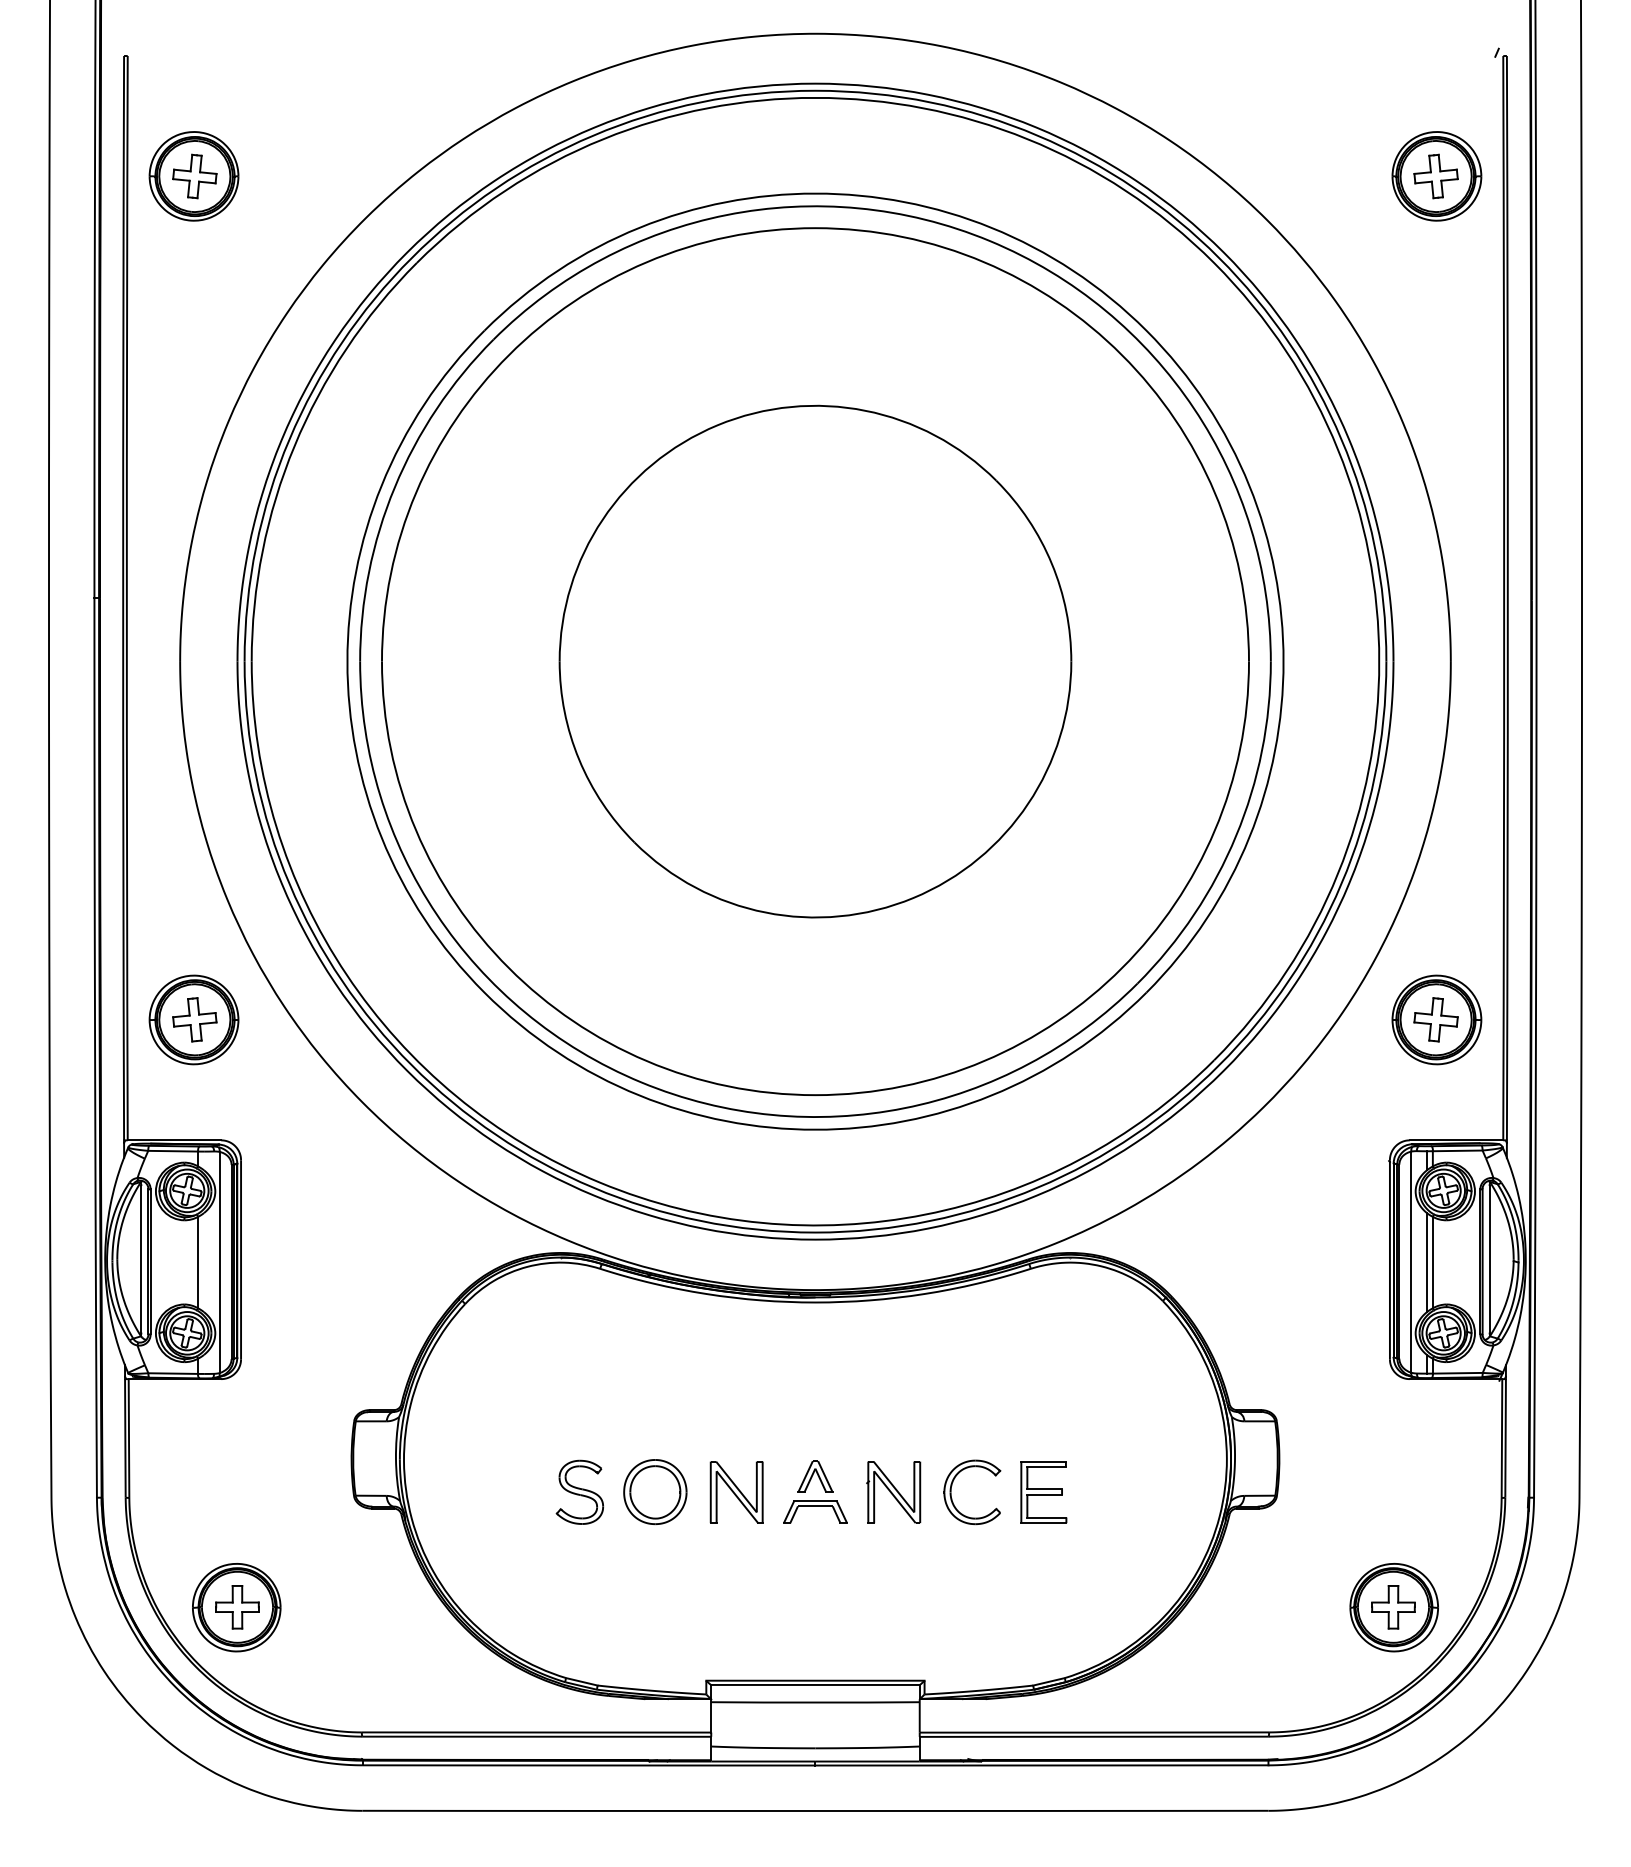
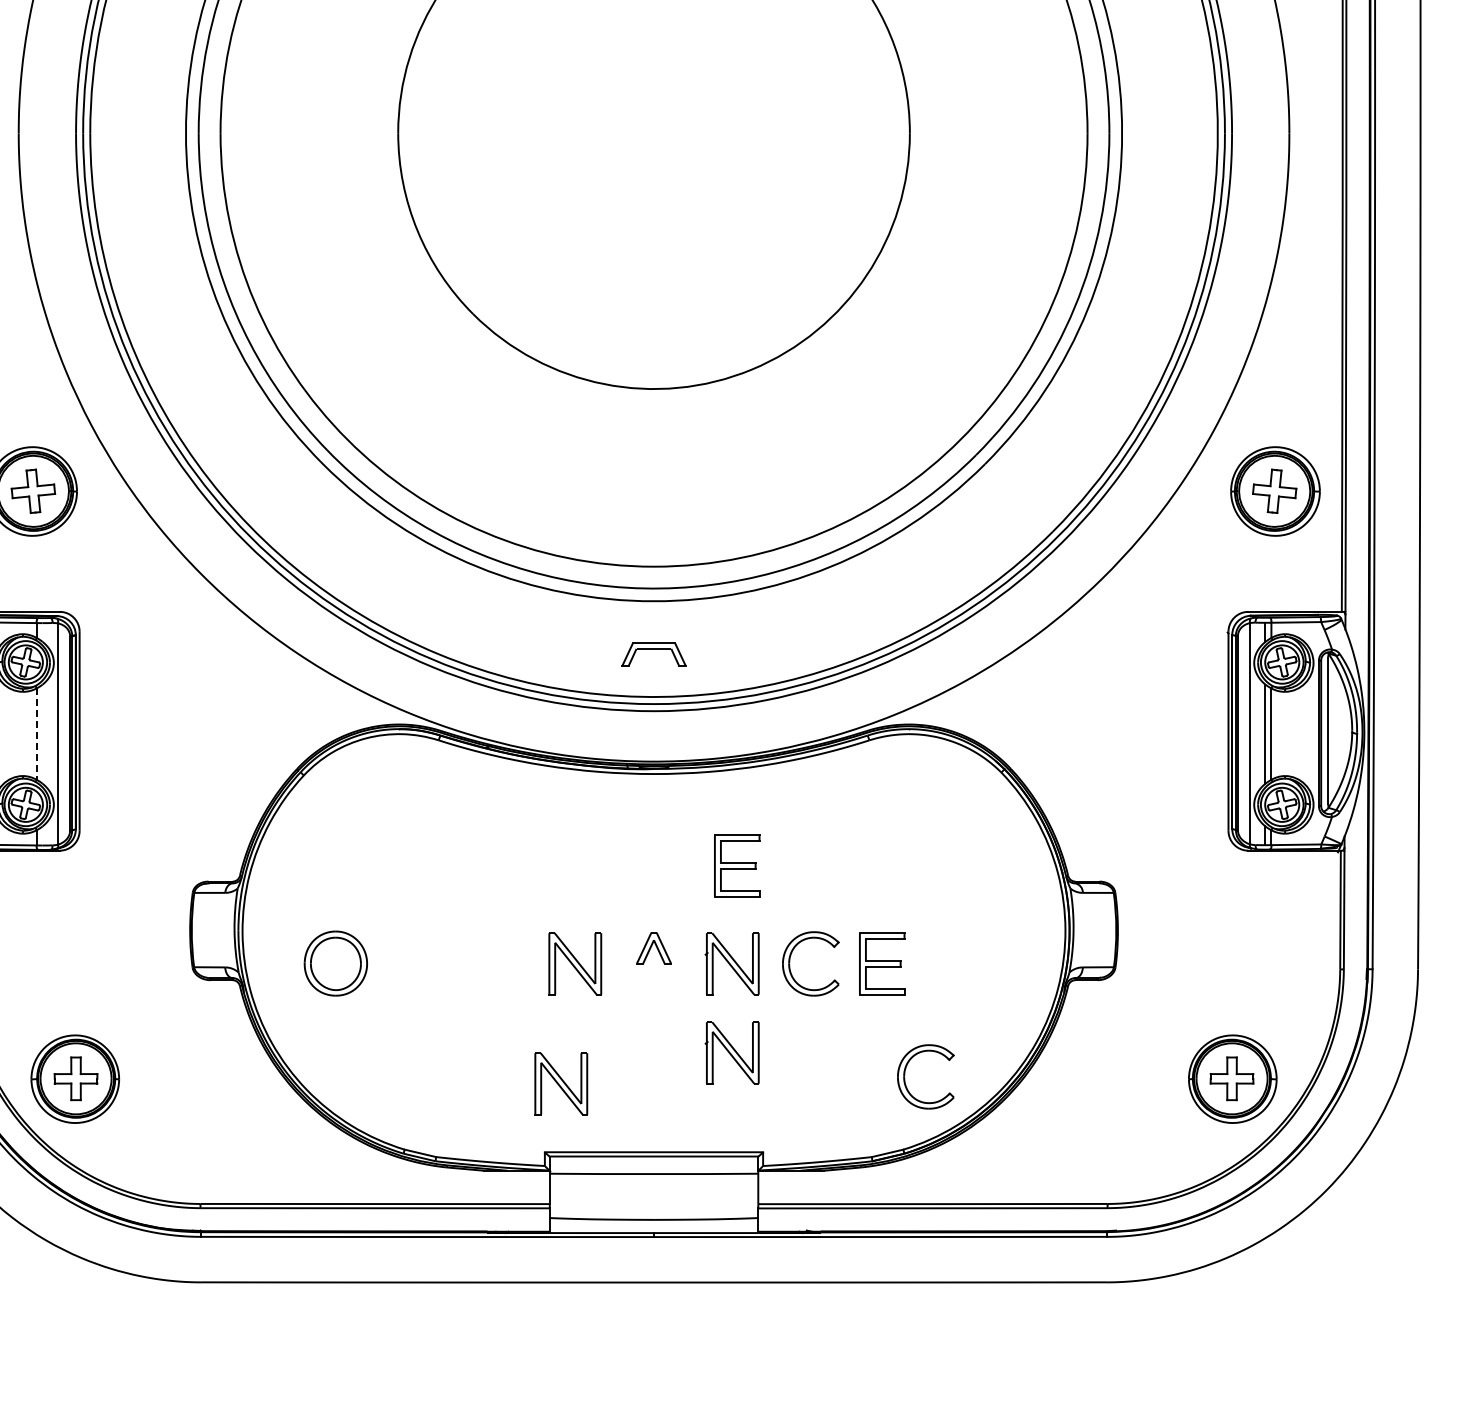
line: (198, 1262) -> (37, 734), solid -> dashed
part: (898, 1394) -> (737, 866), added
part: (579, 1491) -> (418, 963), removed
part: (655, 1491) -> (336, 963), moved
part: (815, 1511) -> (654, 654), moved
part: (893, 1581) -> (732, 1053), added
part: (1067, 1611) -> (906, 1083), added
part: (722, 1612) -> (561, 1084), added

